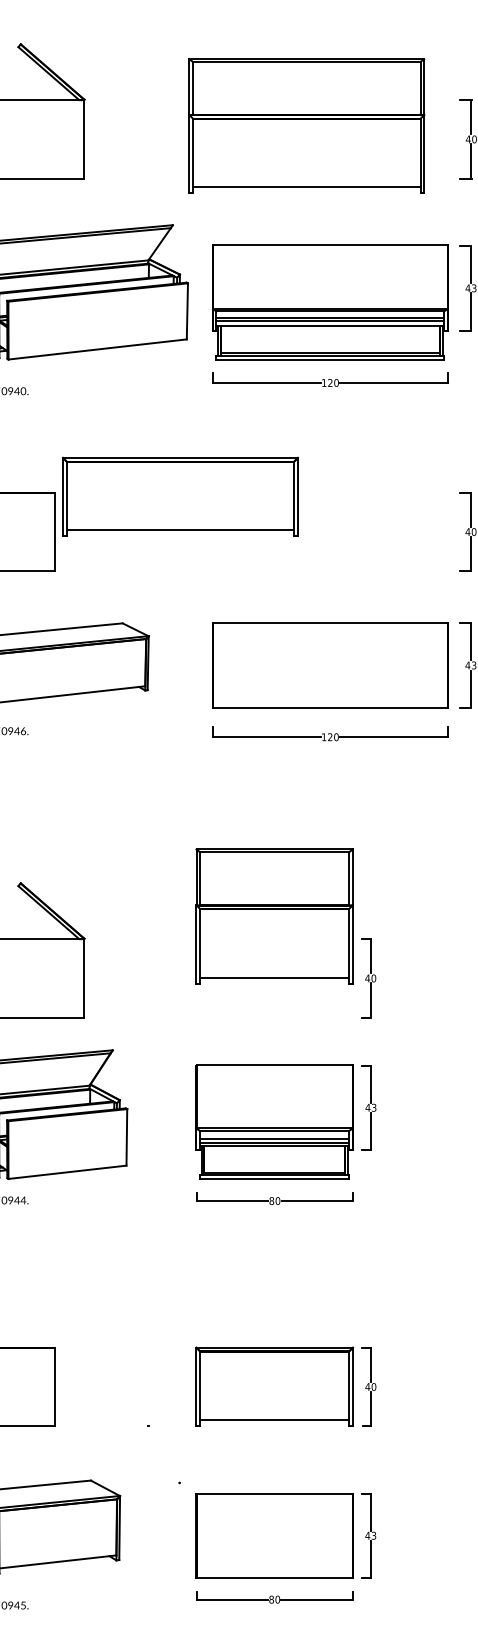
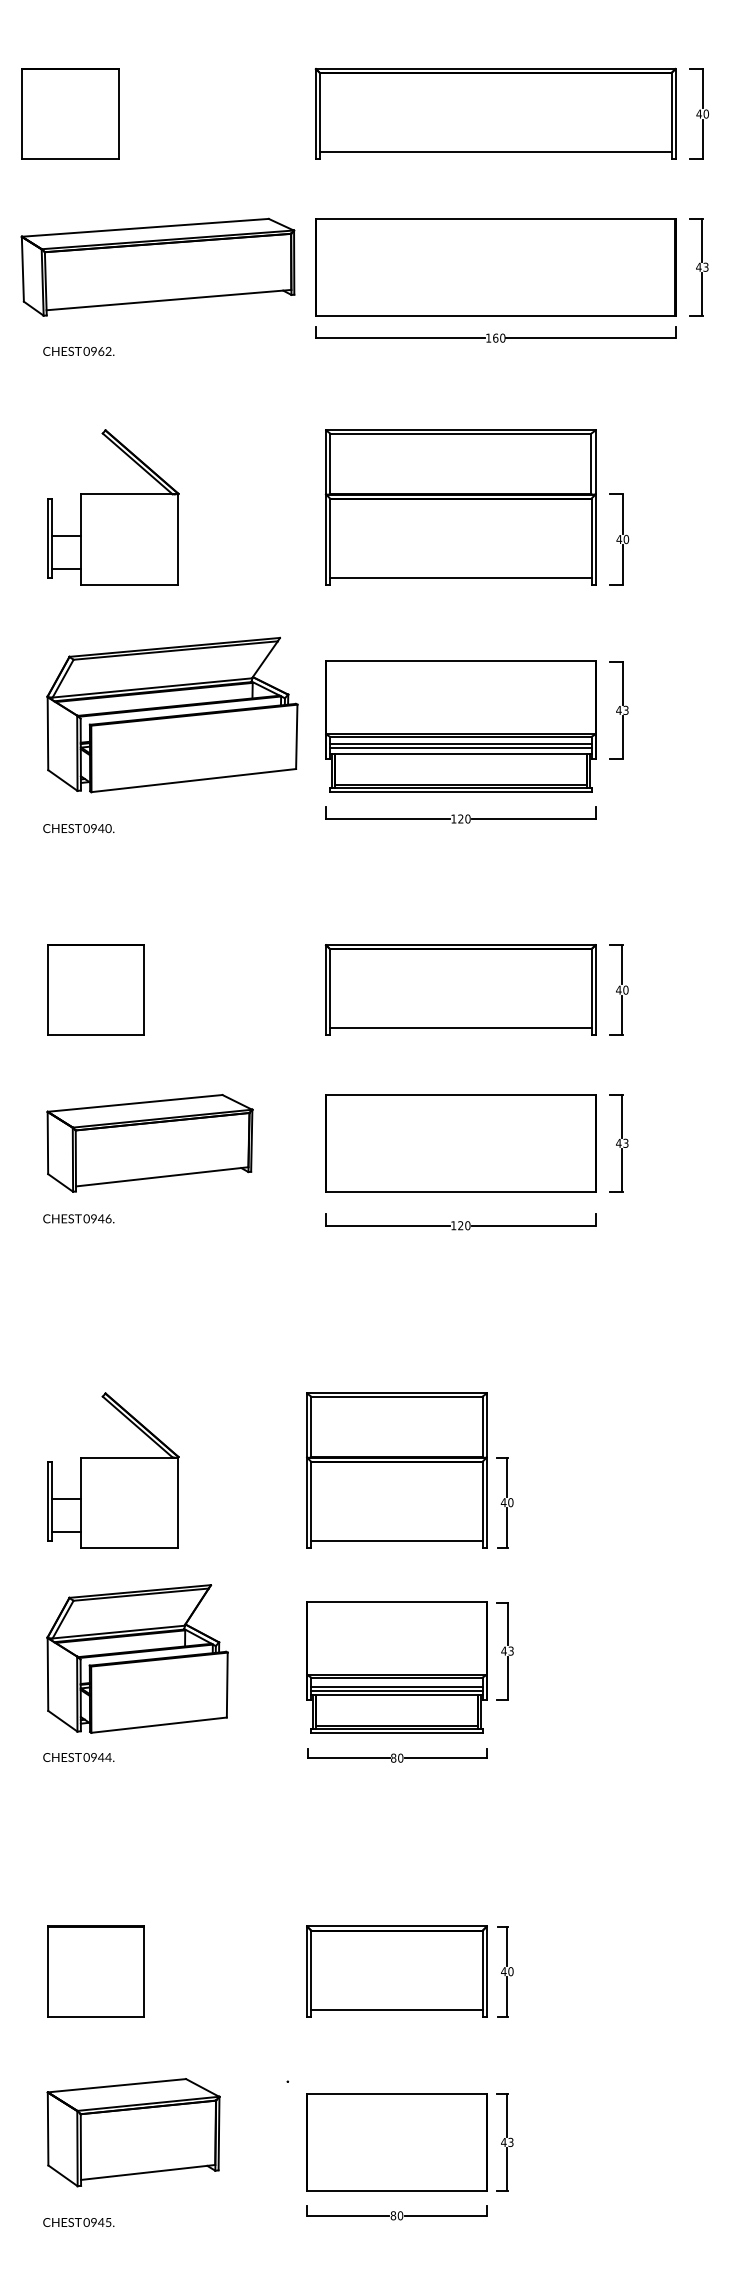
part: (306, 126) -> (460, 507), moved
part: (180, 496) -> (460, 989), moved
part: (274, 916) -> (396, 1470), moved

